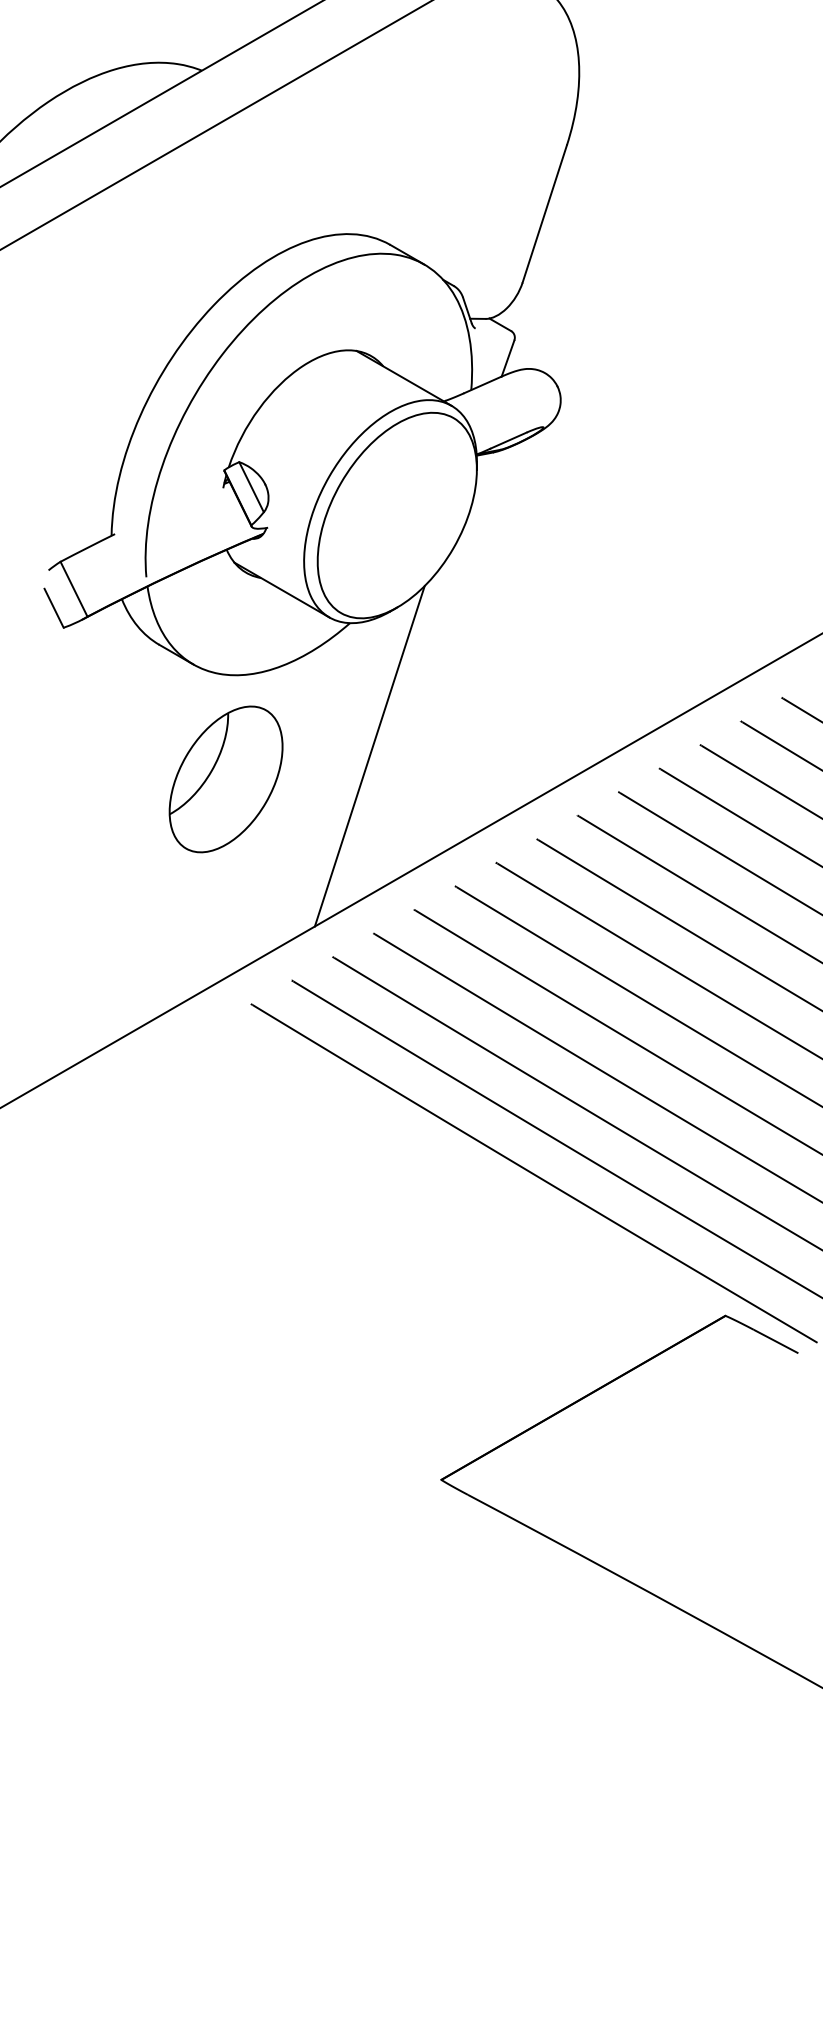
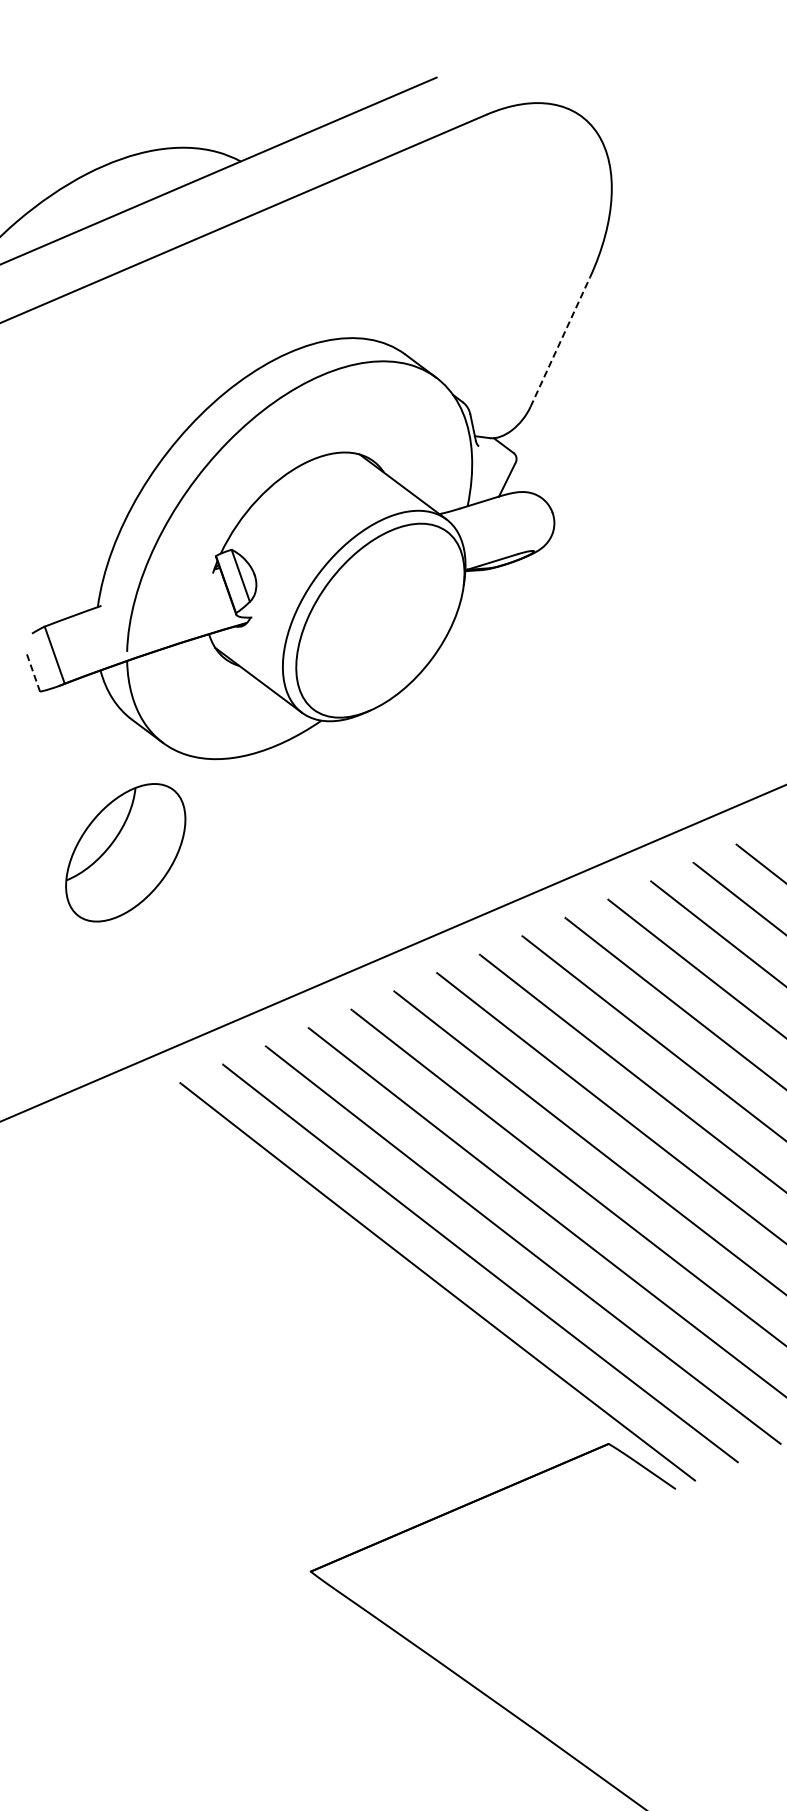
line: (544, 213) -> (560, 341), solid -> dashed
line: (54, 608) -> (33, 671), solid -> dashed
line: (369, 756) -> (324, 853), removed
part: (225, 779) -> (125, 852), moved

